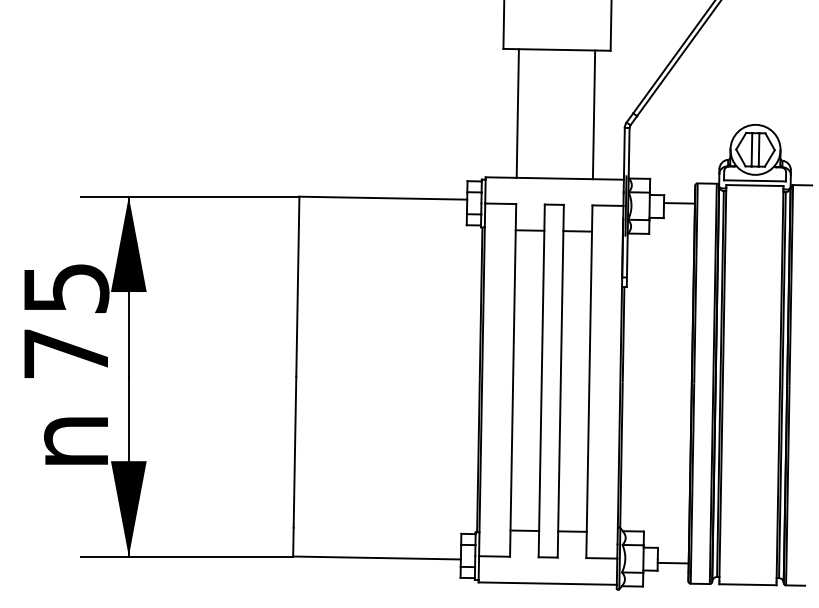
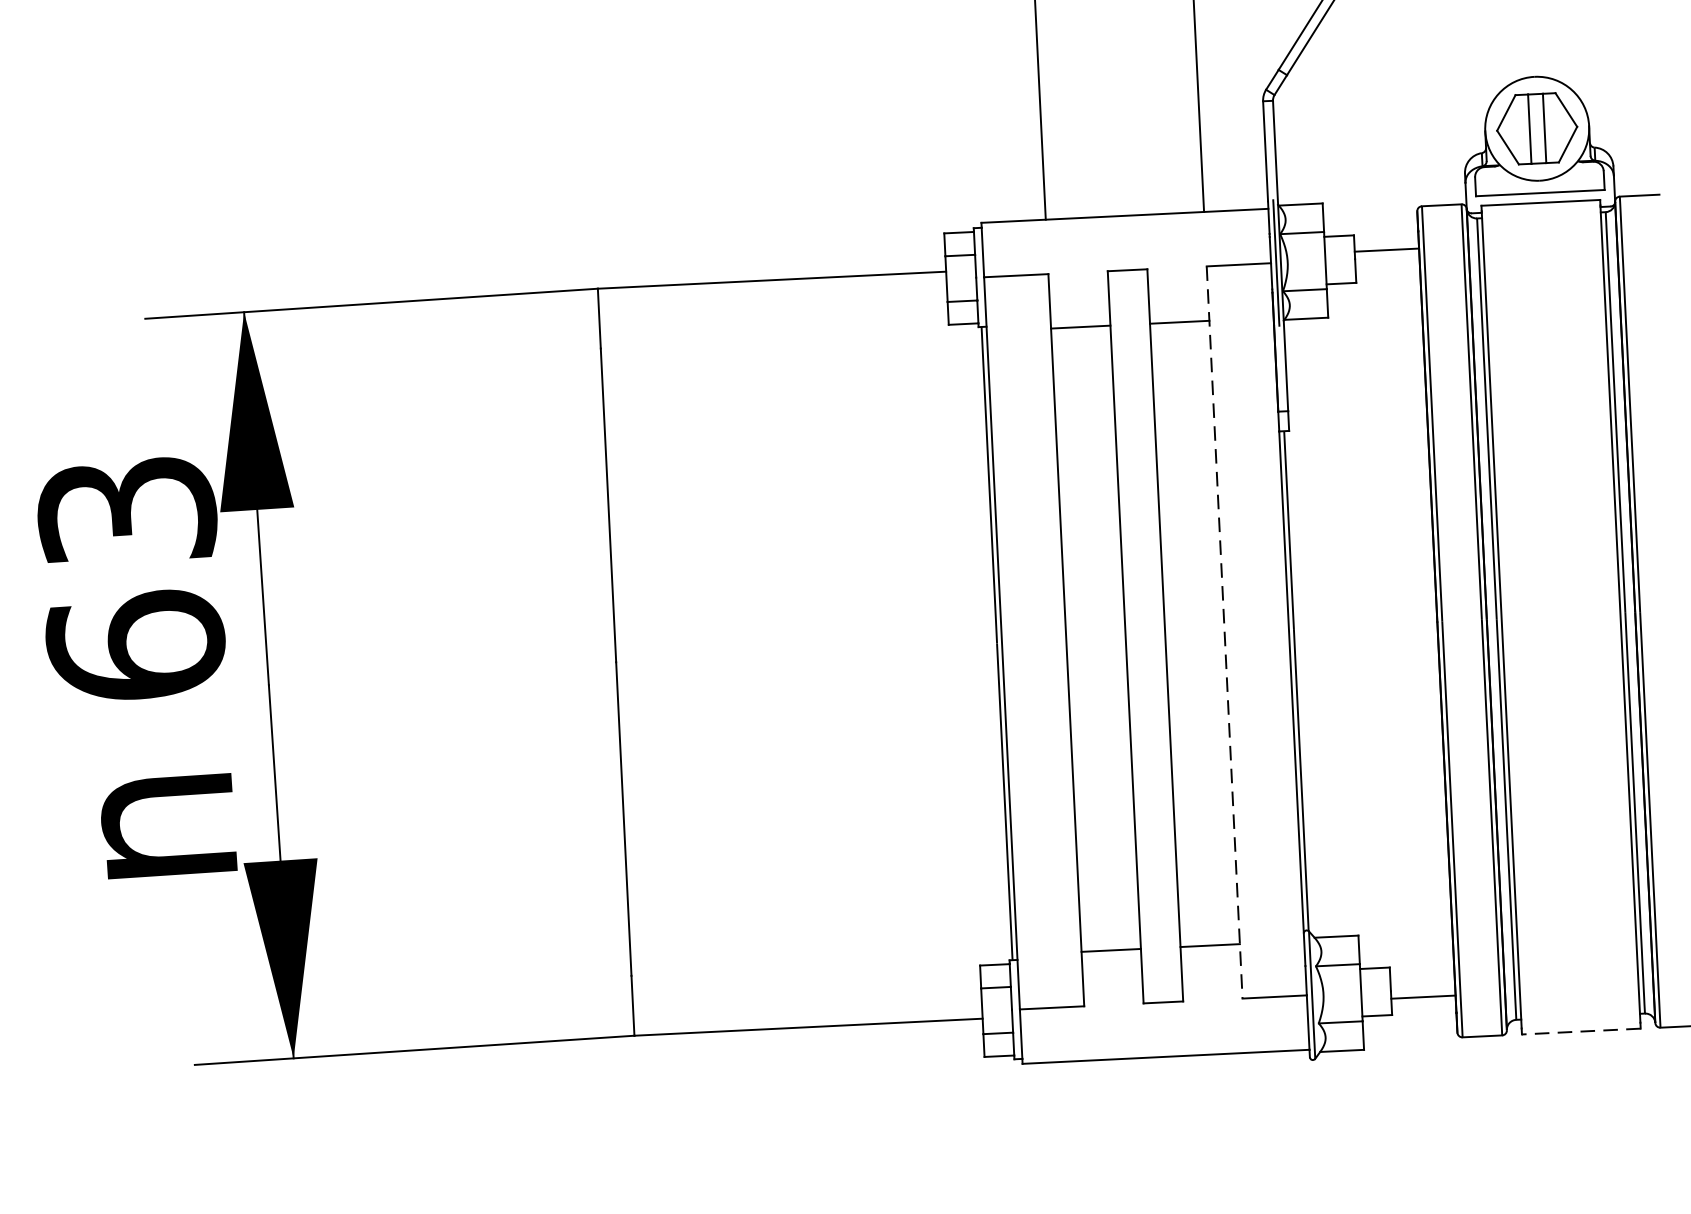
text: (66, 321) -> (132, 579), 75 -> 63
line: (589, 382) -> (1224, 634), solid -> dashed
line: (747, 584) -> (1580, 1031), solid -> dashed

